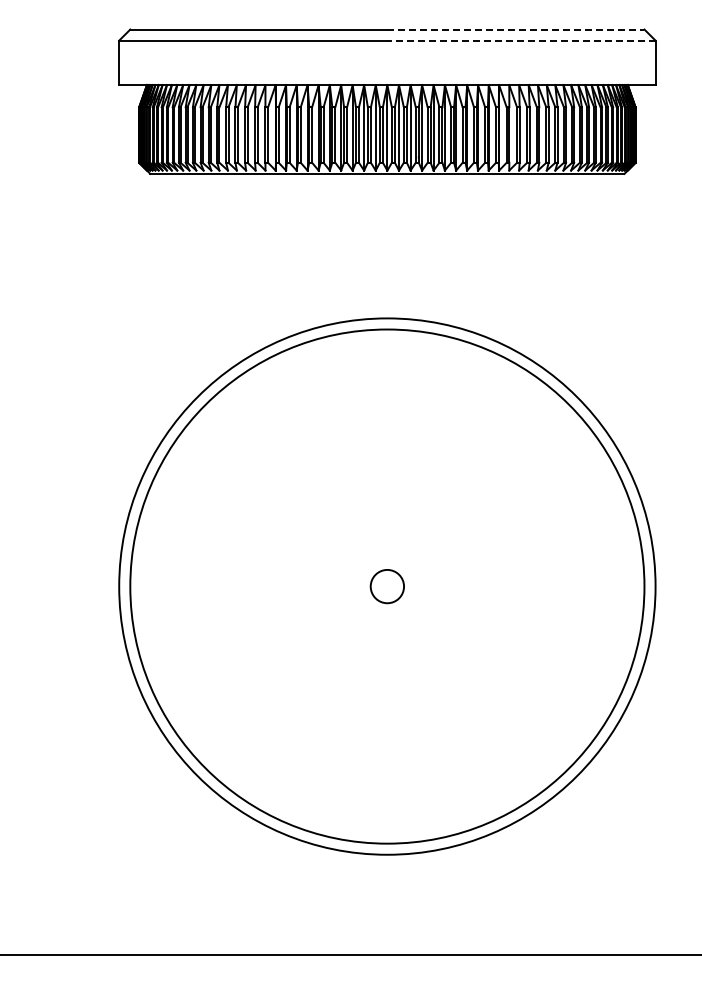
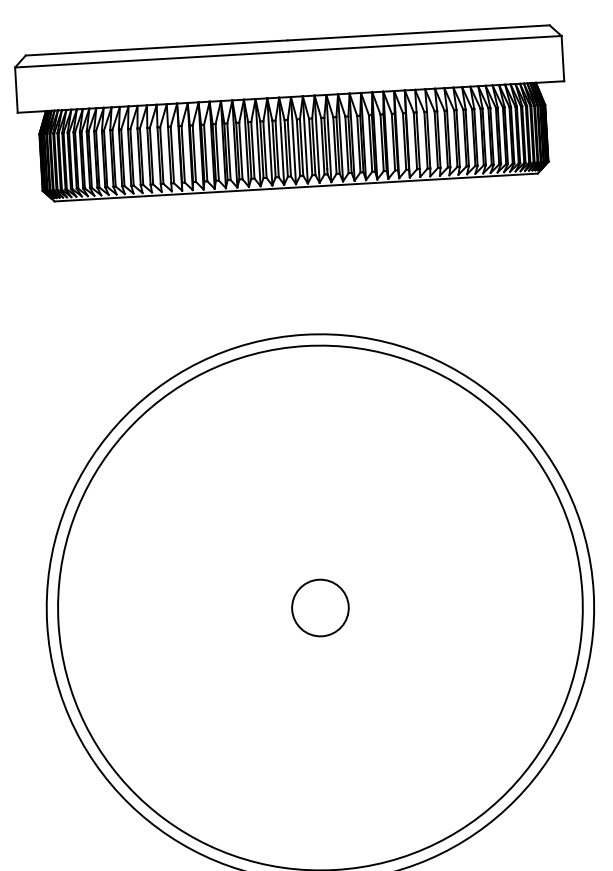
line: (515, 29) -> (418, 32), dashed -> solid
line: (520, 40) -> (423, 43), dashed -> solid
circle: (387, 586) -> (320, 607), size x1.67

